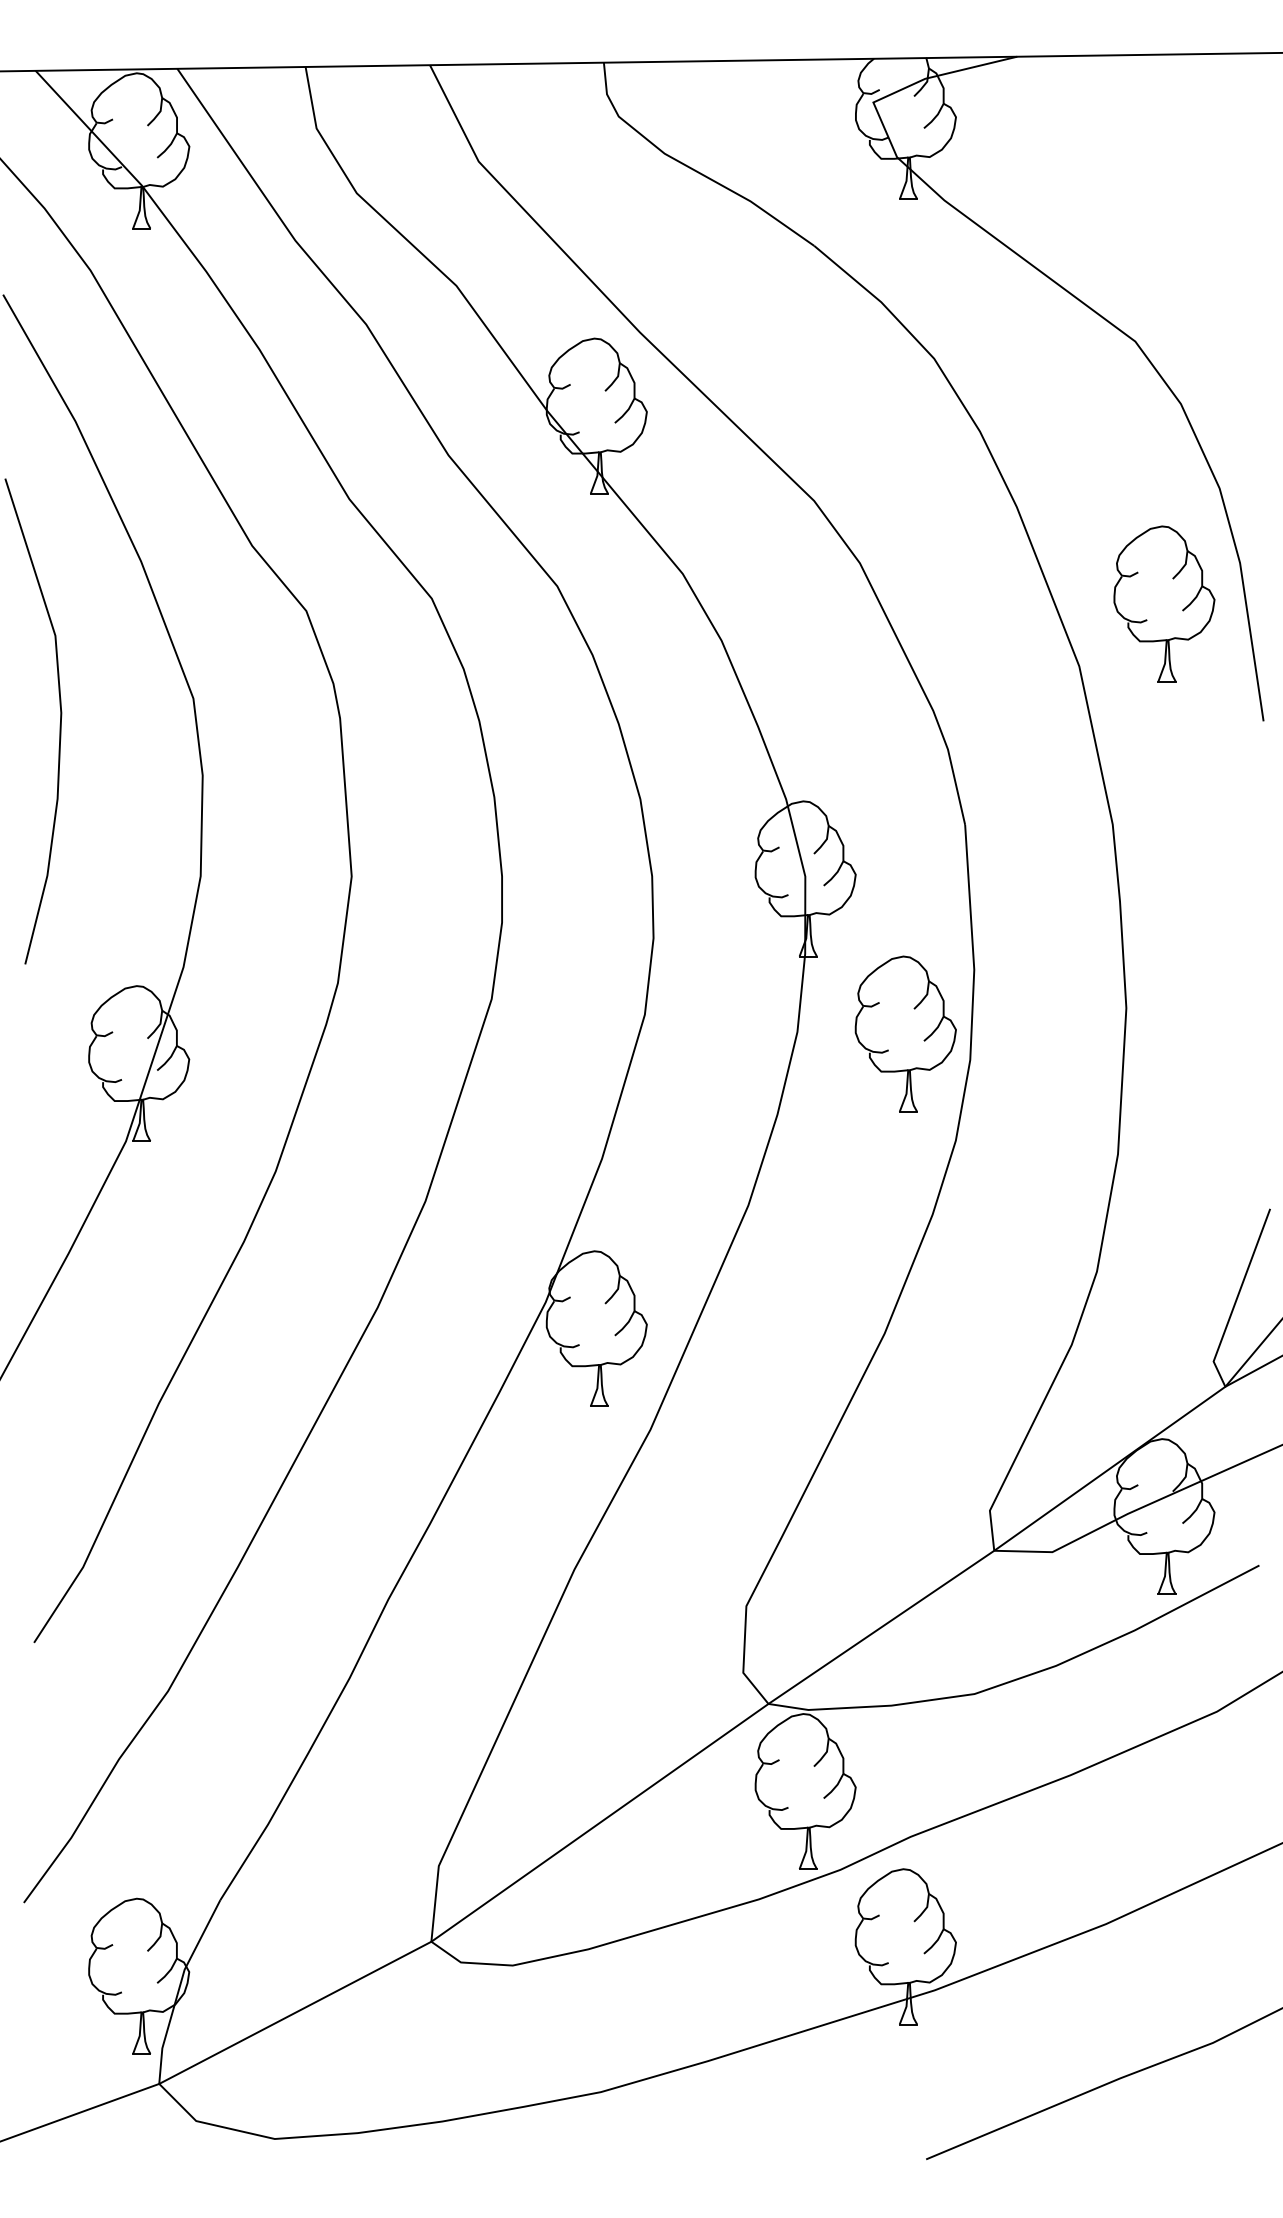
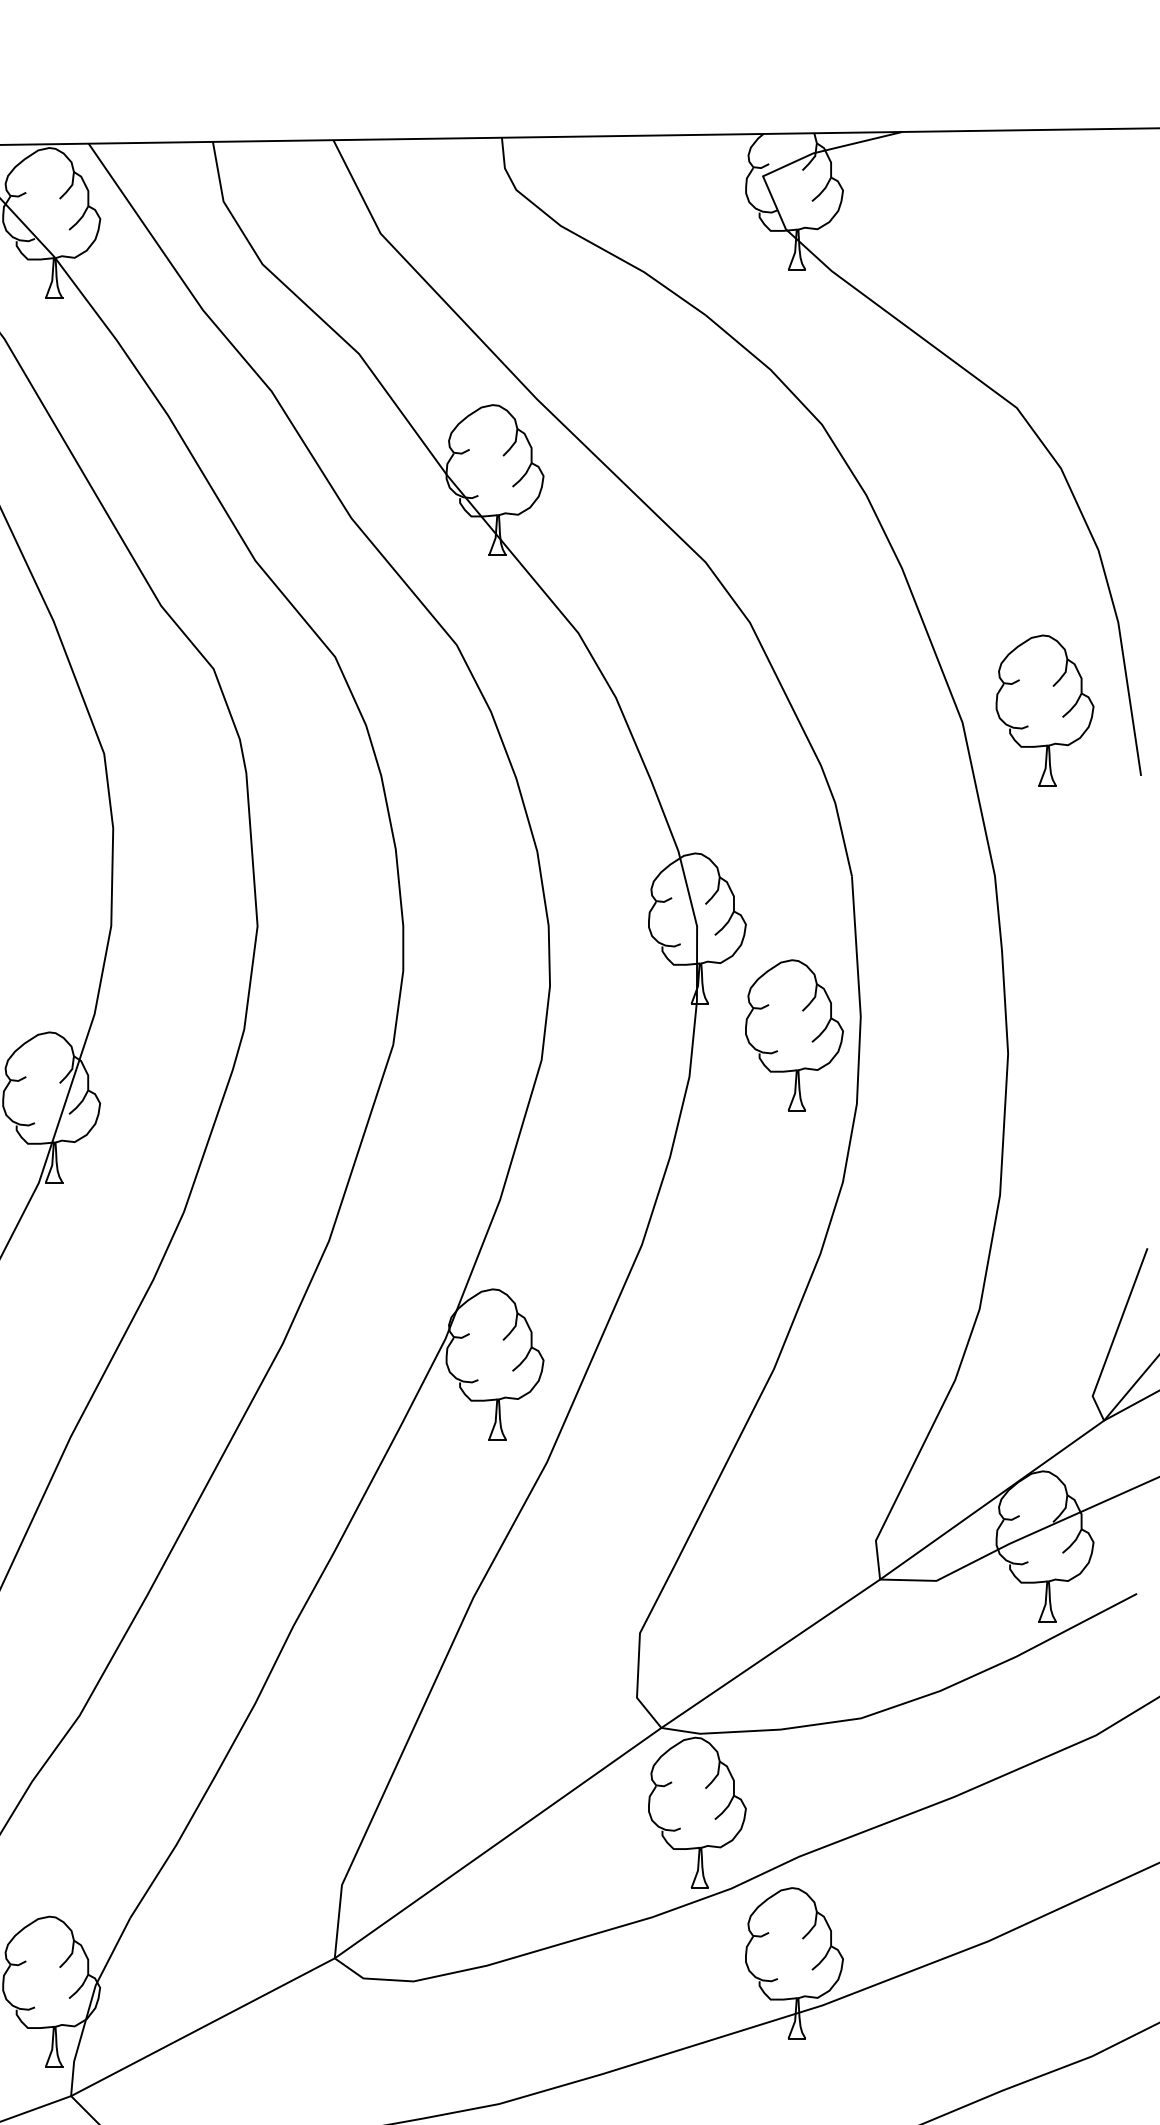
part: (1164, 603) -> (1045, 710), moved
part: (905, 1033) -> (794, 1034), moved

